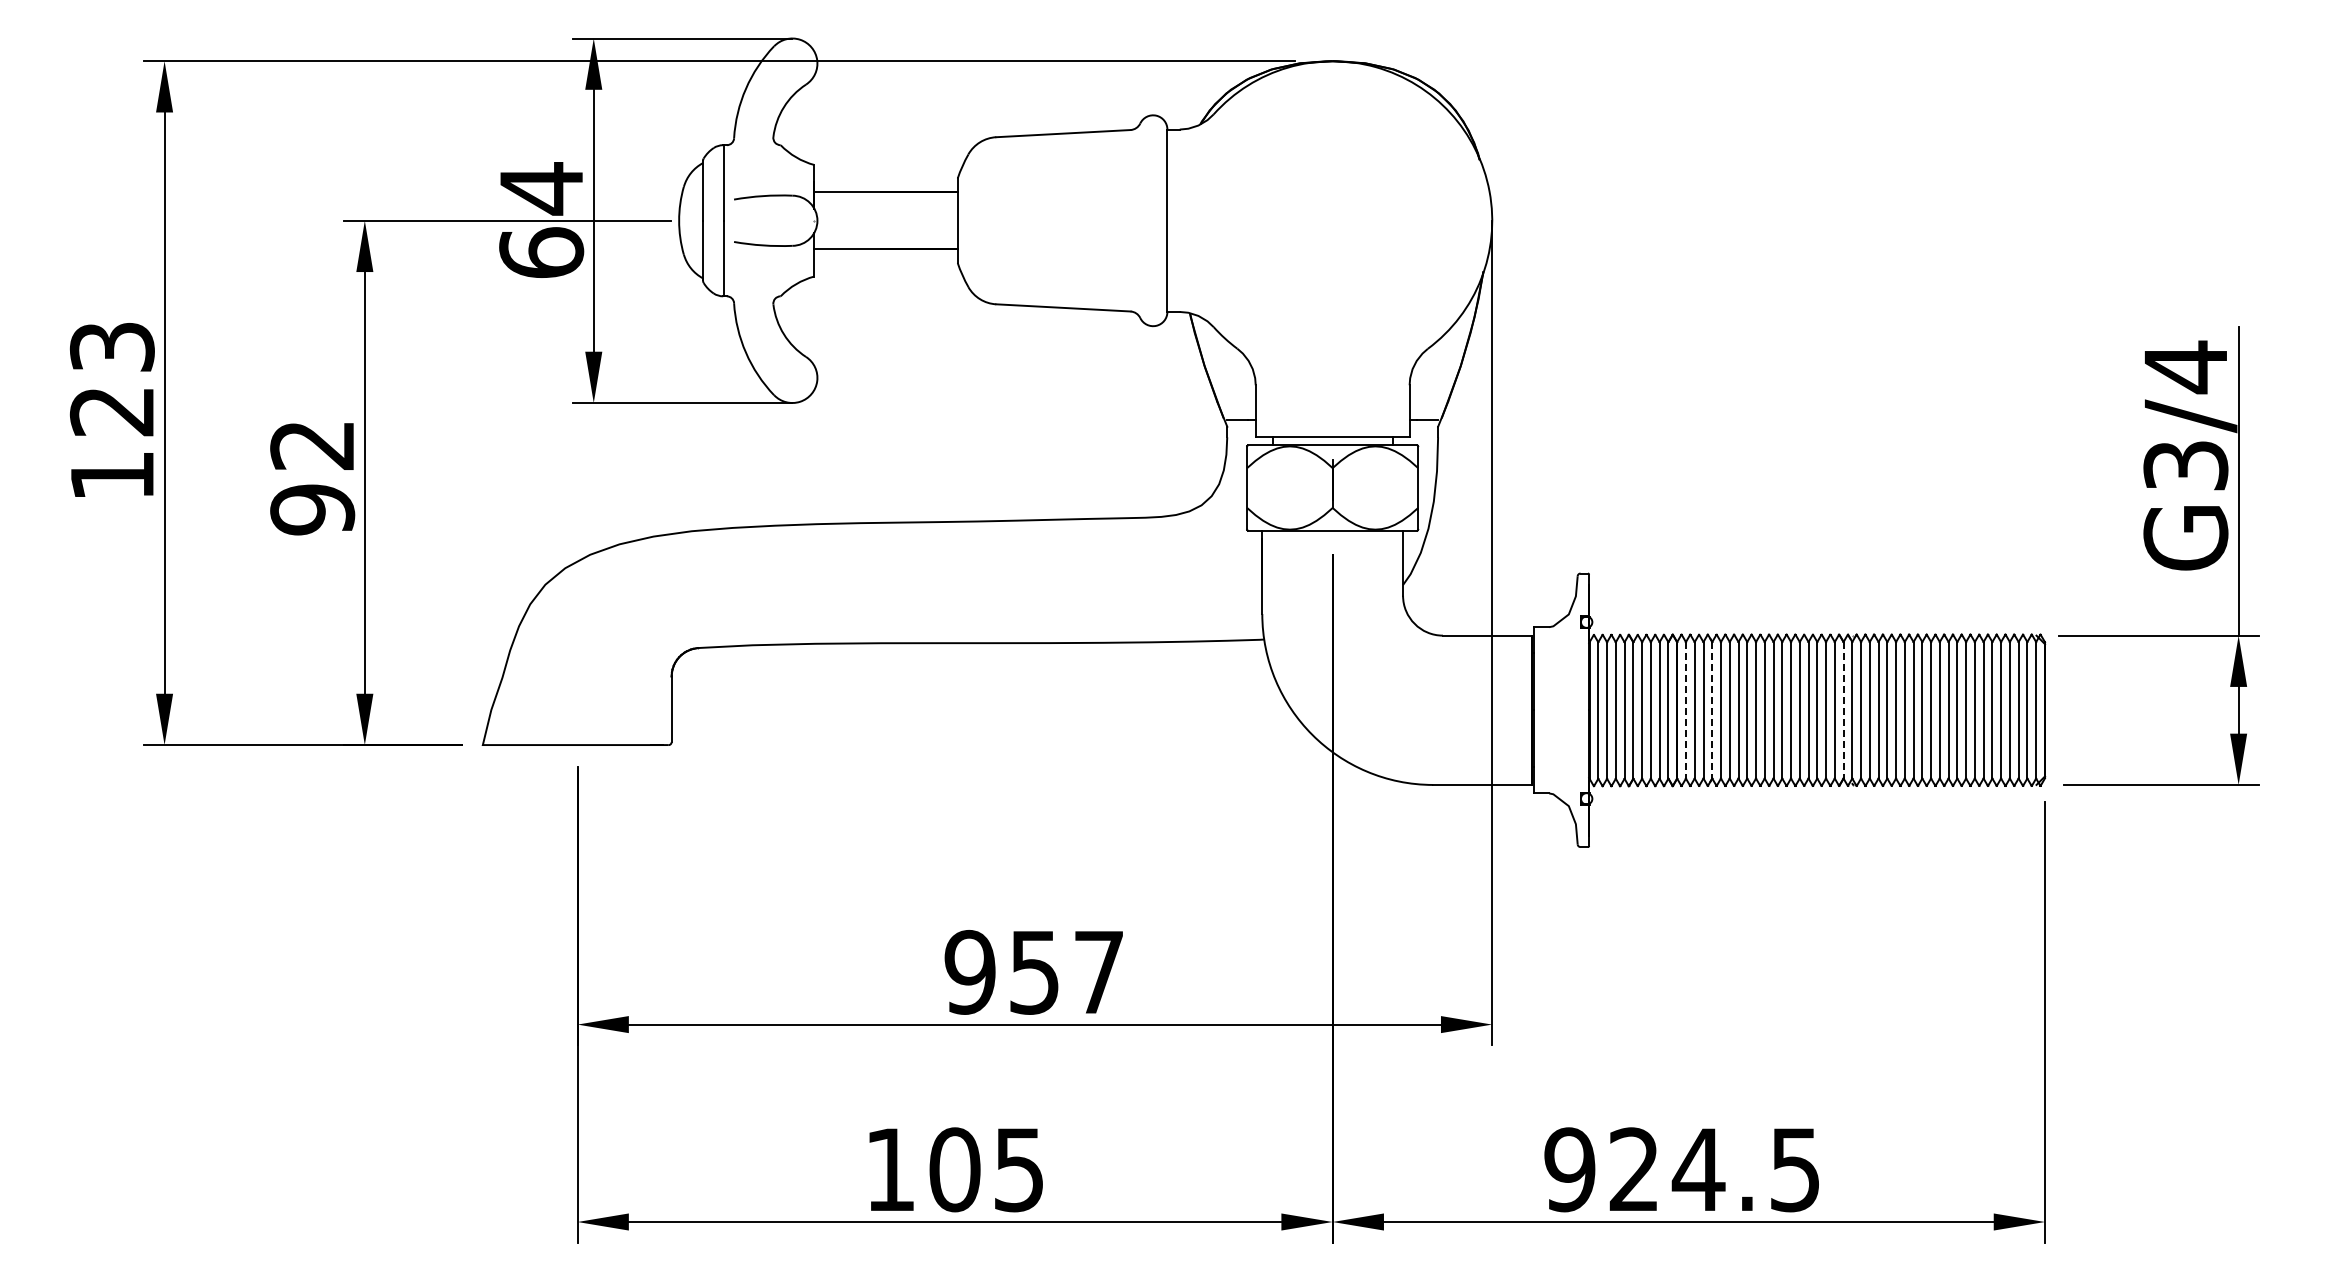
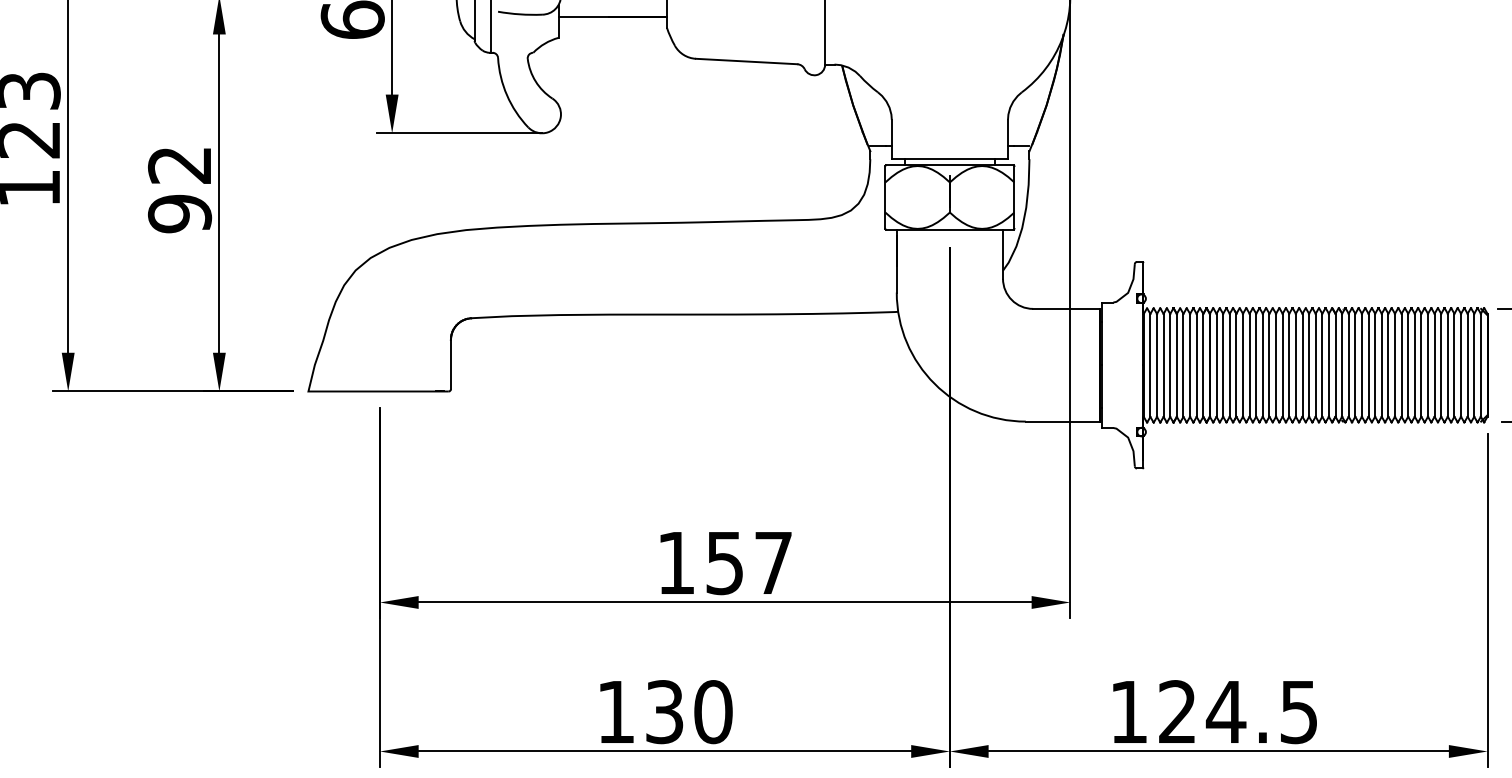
line: (1686, 710) -> (1216, 365), dashed -> solid
line: (1712, 710) -> (1236, 365), dashed -> solid
line: (1843, 710) -> (1335, 365), dashed -> solid
text: (969, 971) -> (675, 562), 957 -> 157
text: (986, 1169) -> (688, 711), 105 -> 130
text: (1569, 1169) -> (1128, 711), 924.5 -> 124.5

